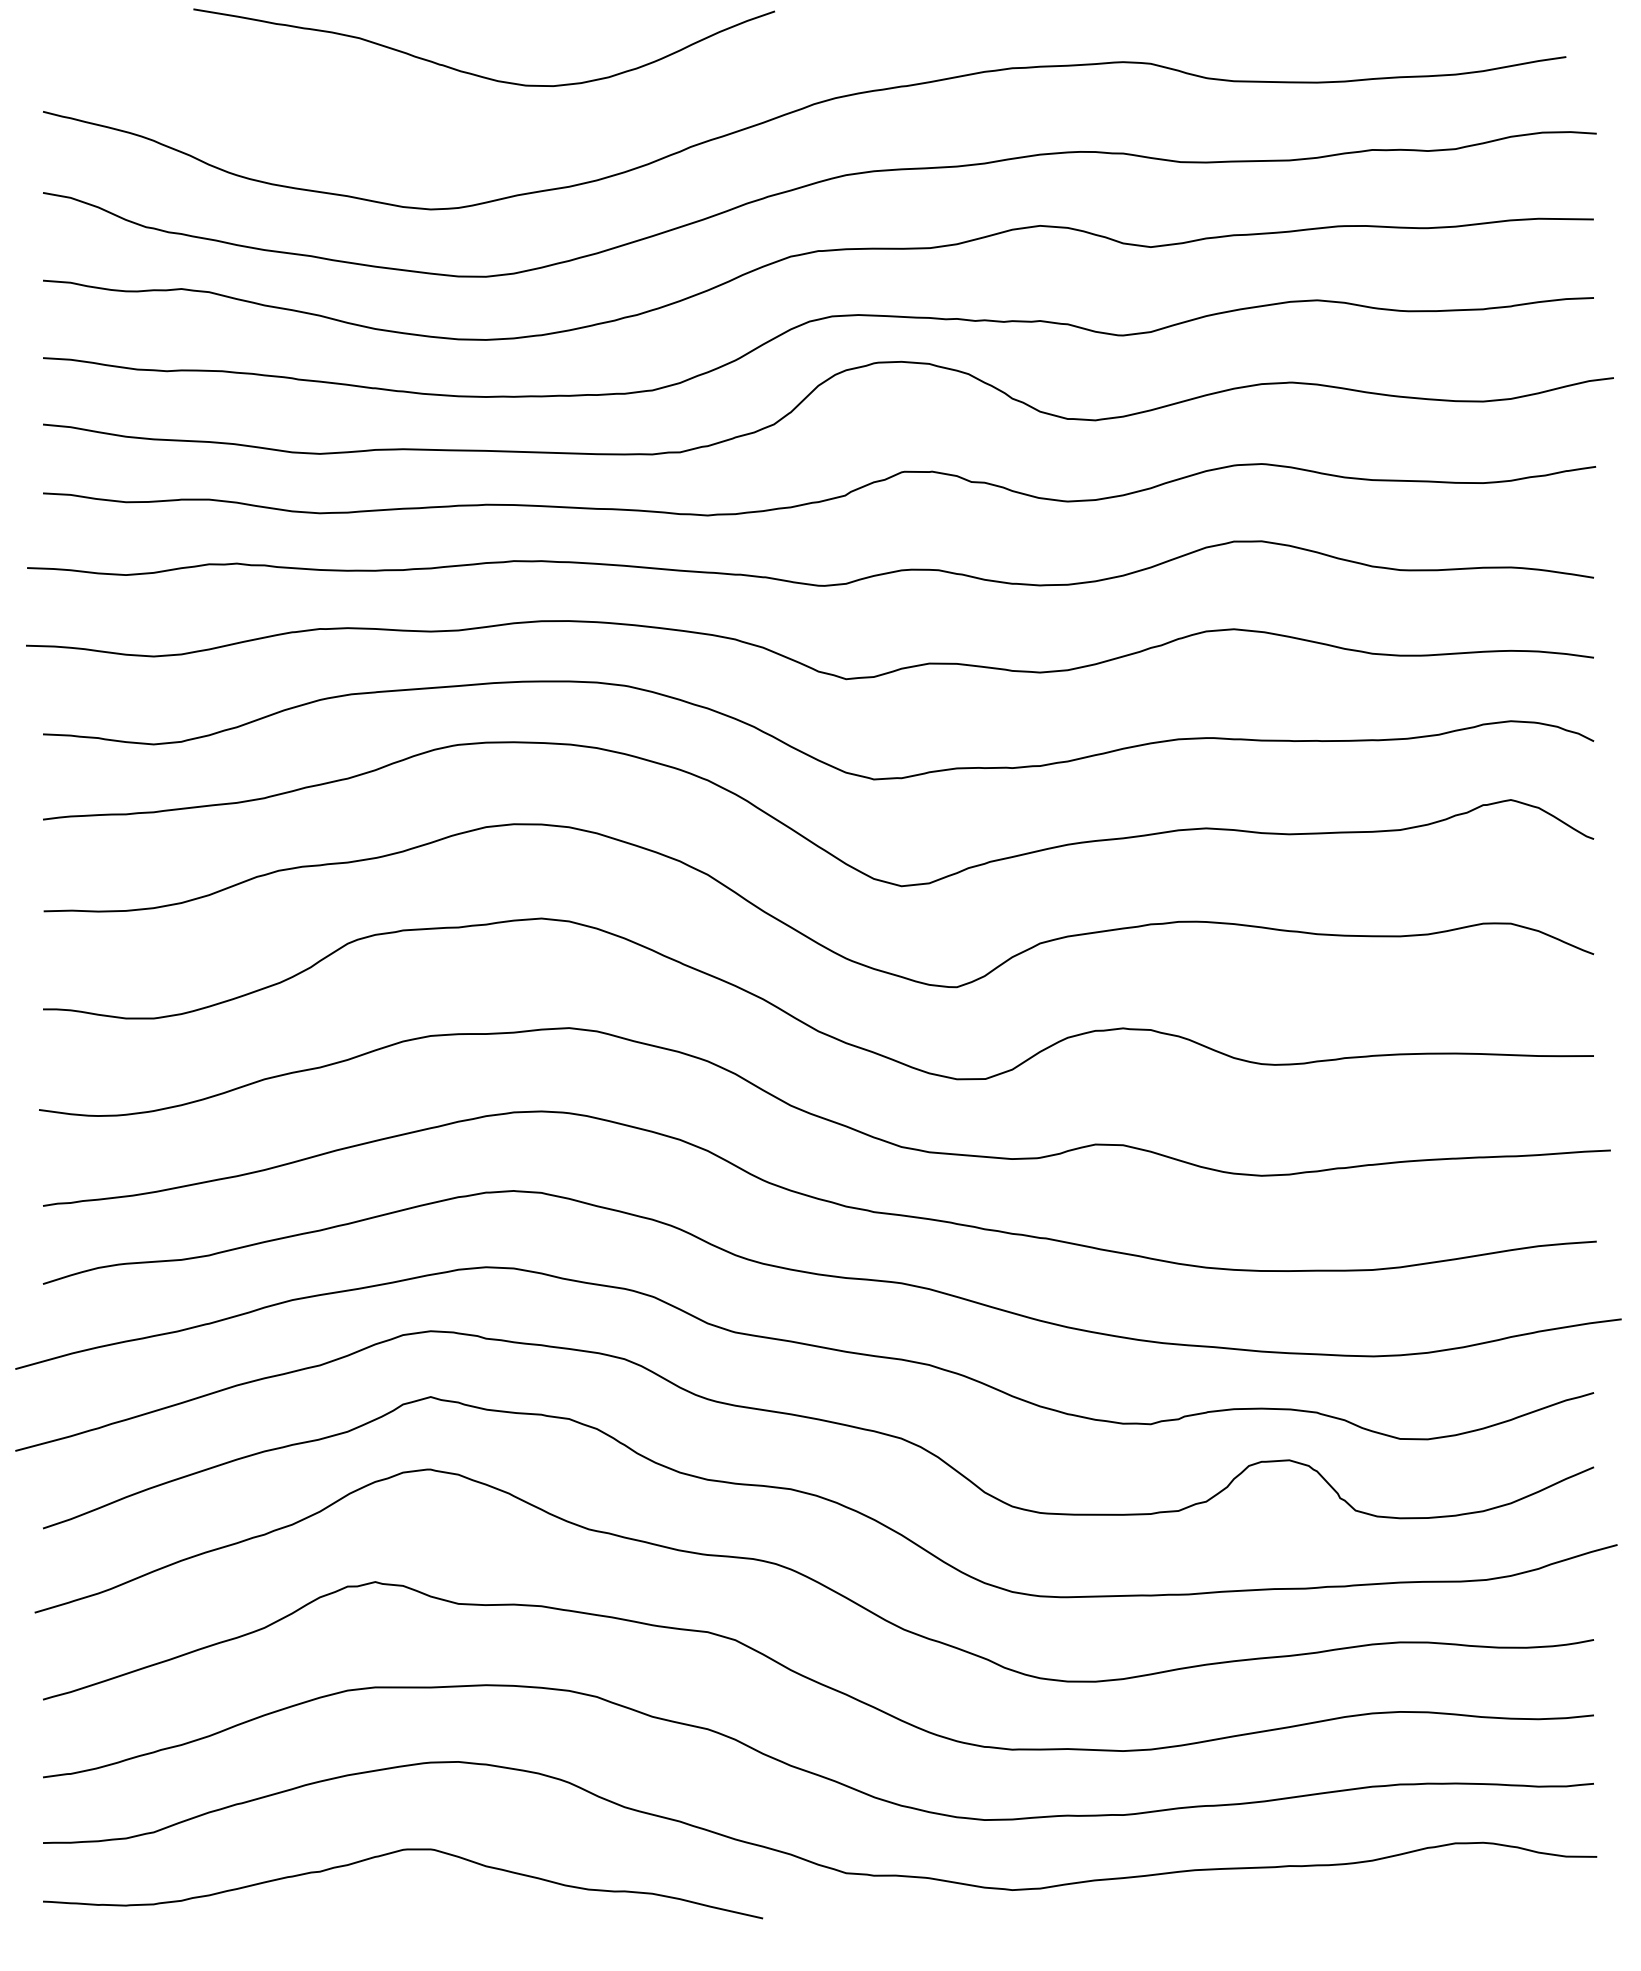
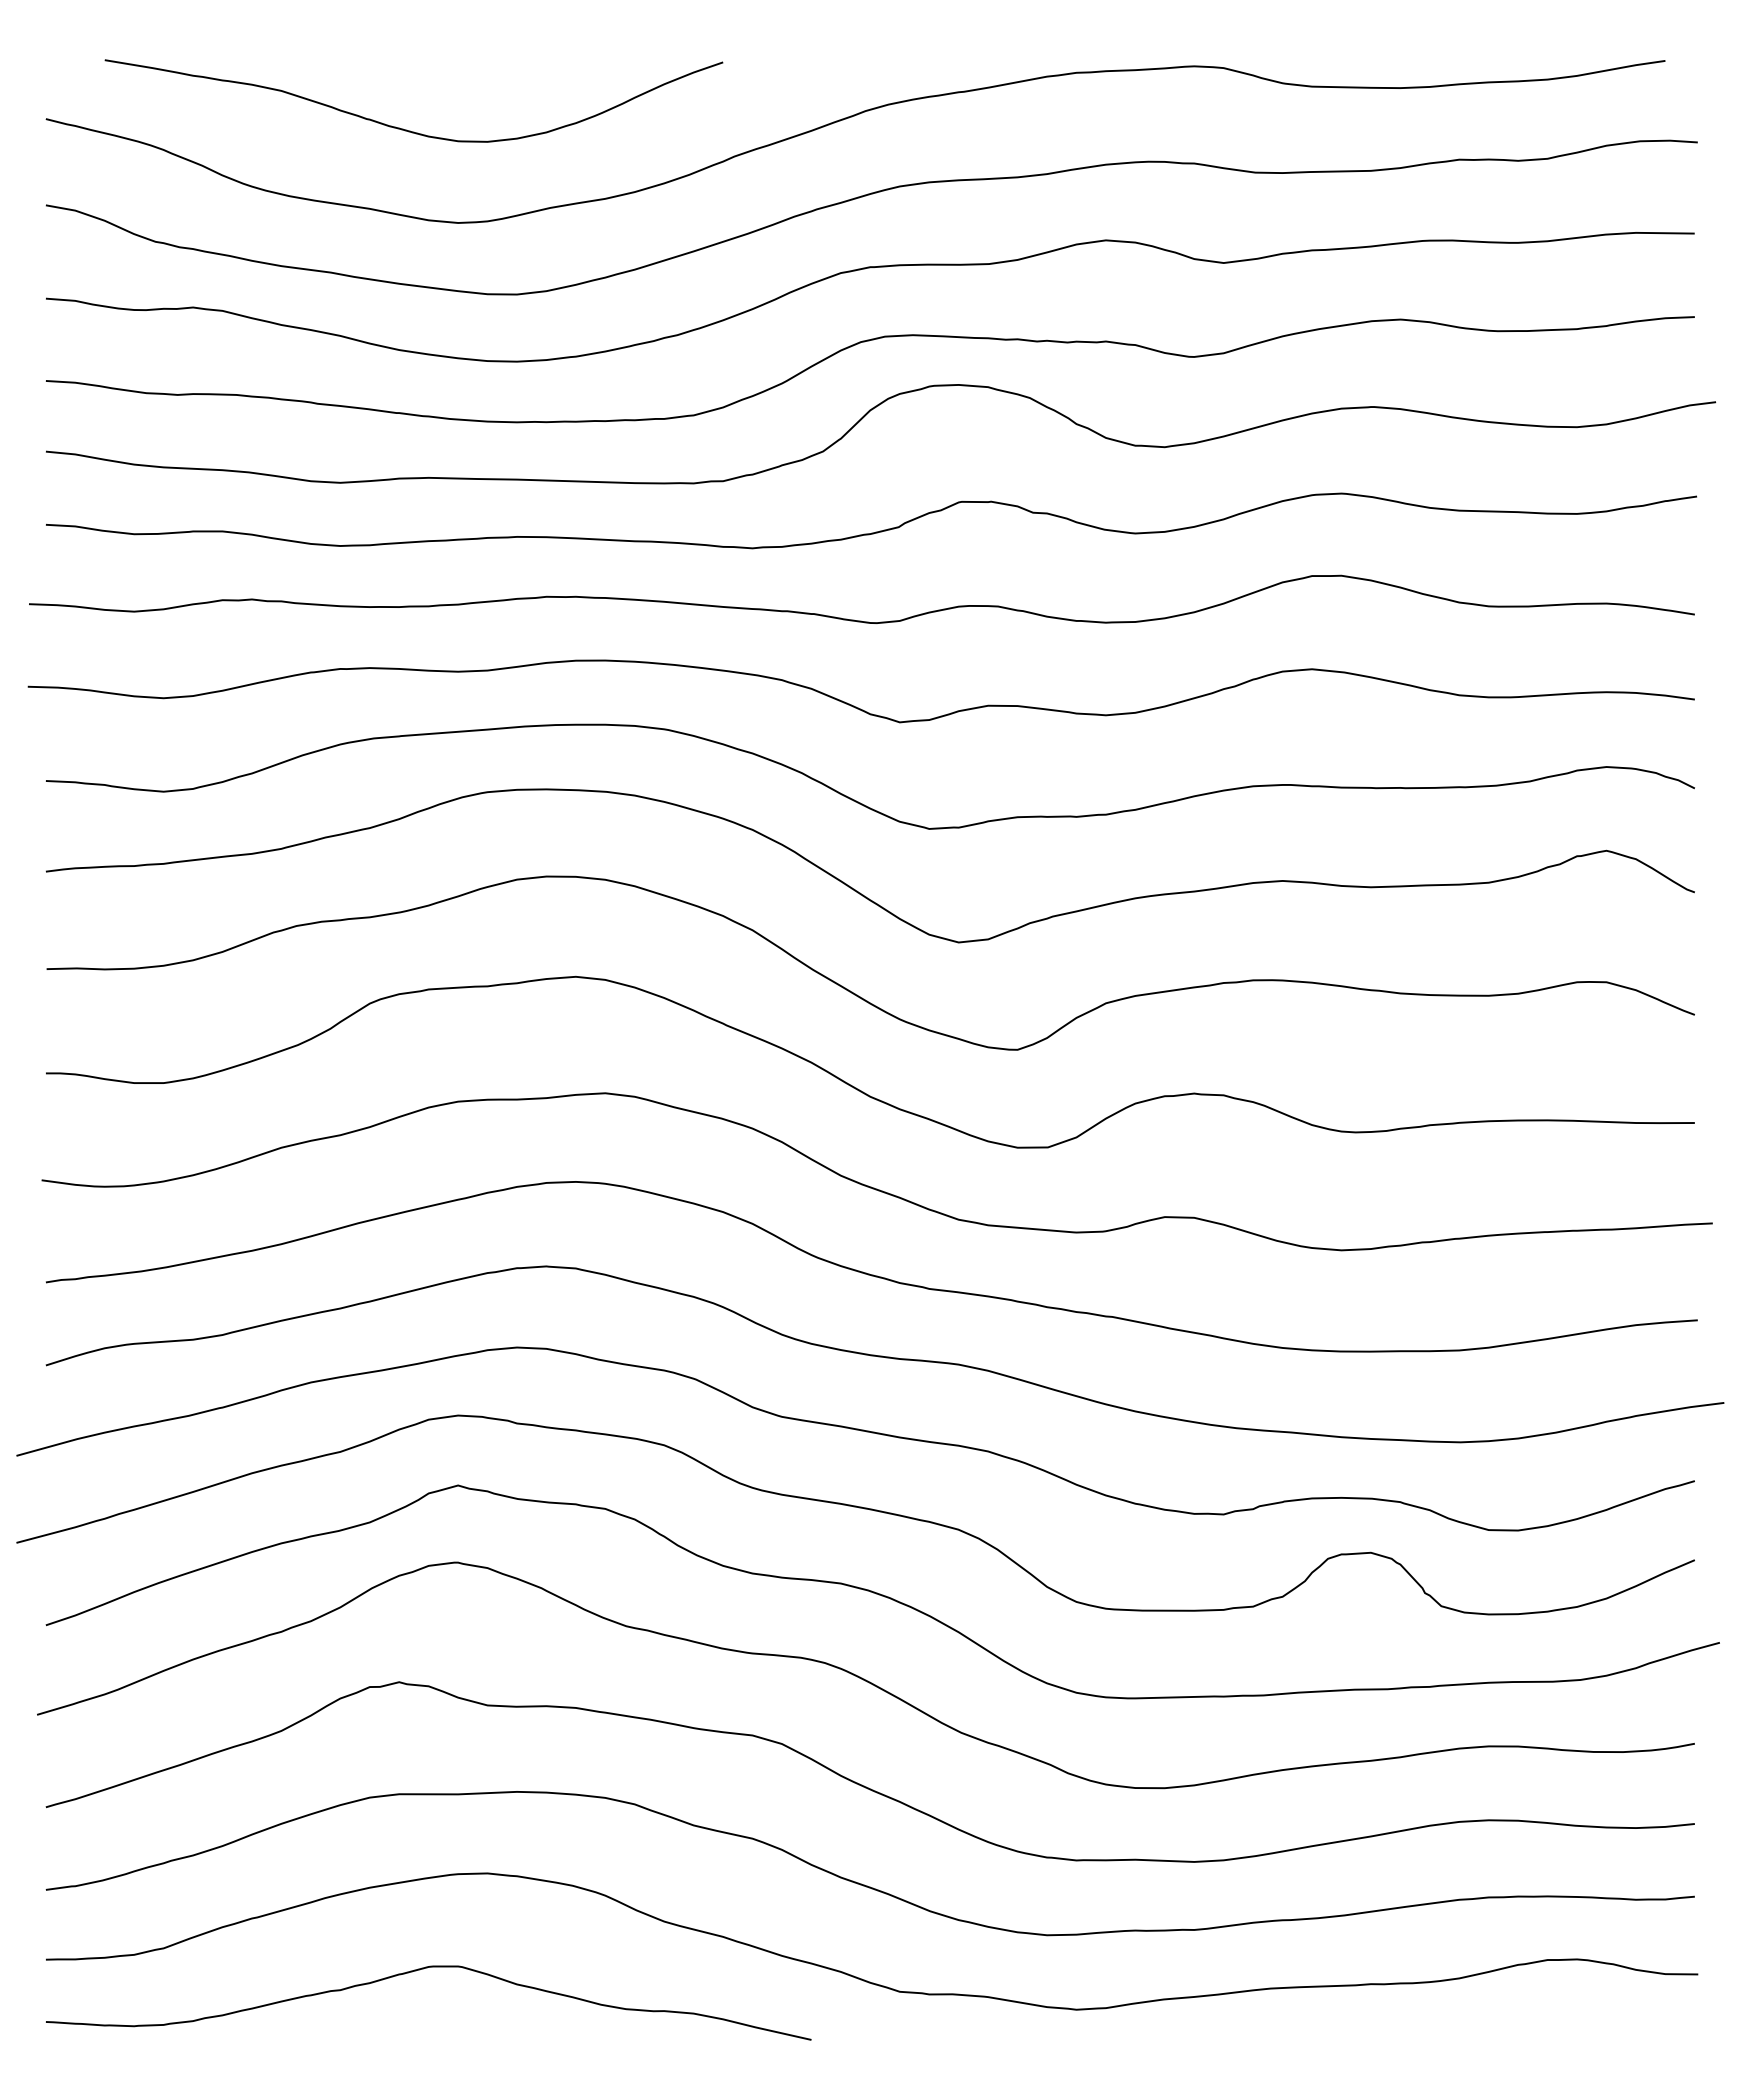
curve: (474, 73) -> (403, 128), moved

